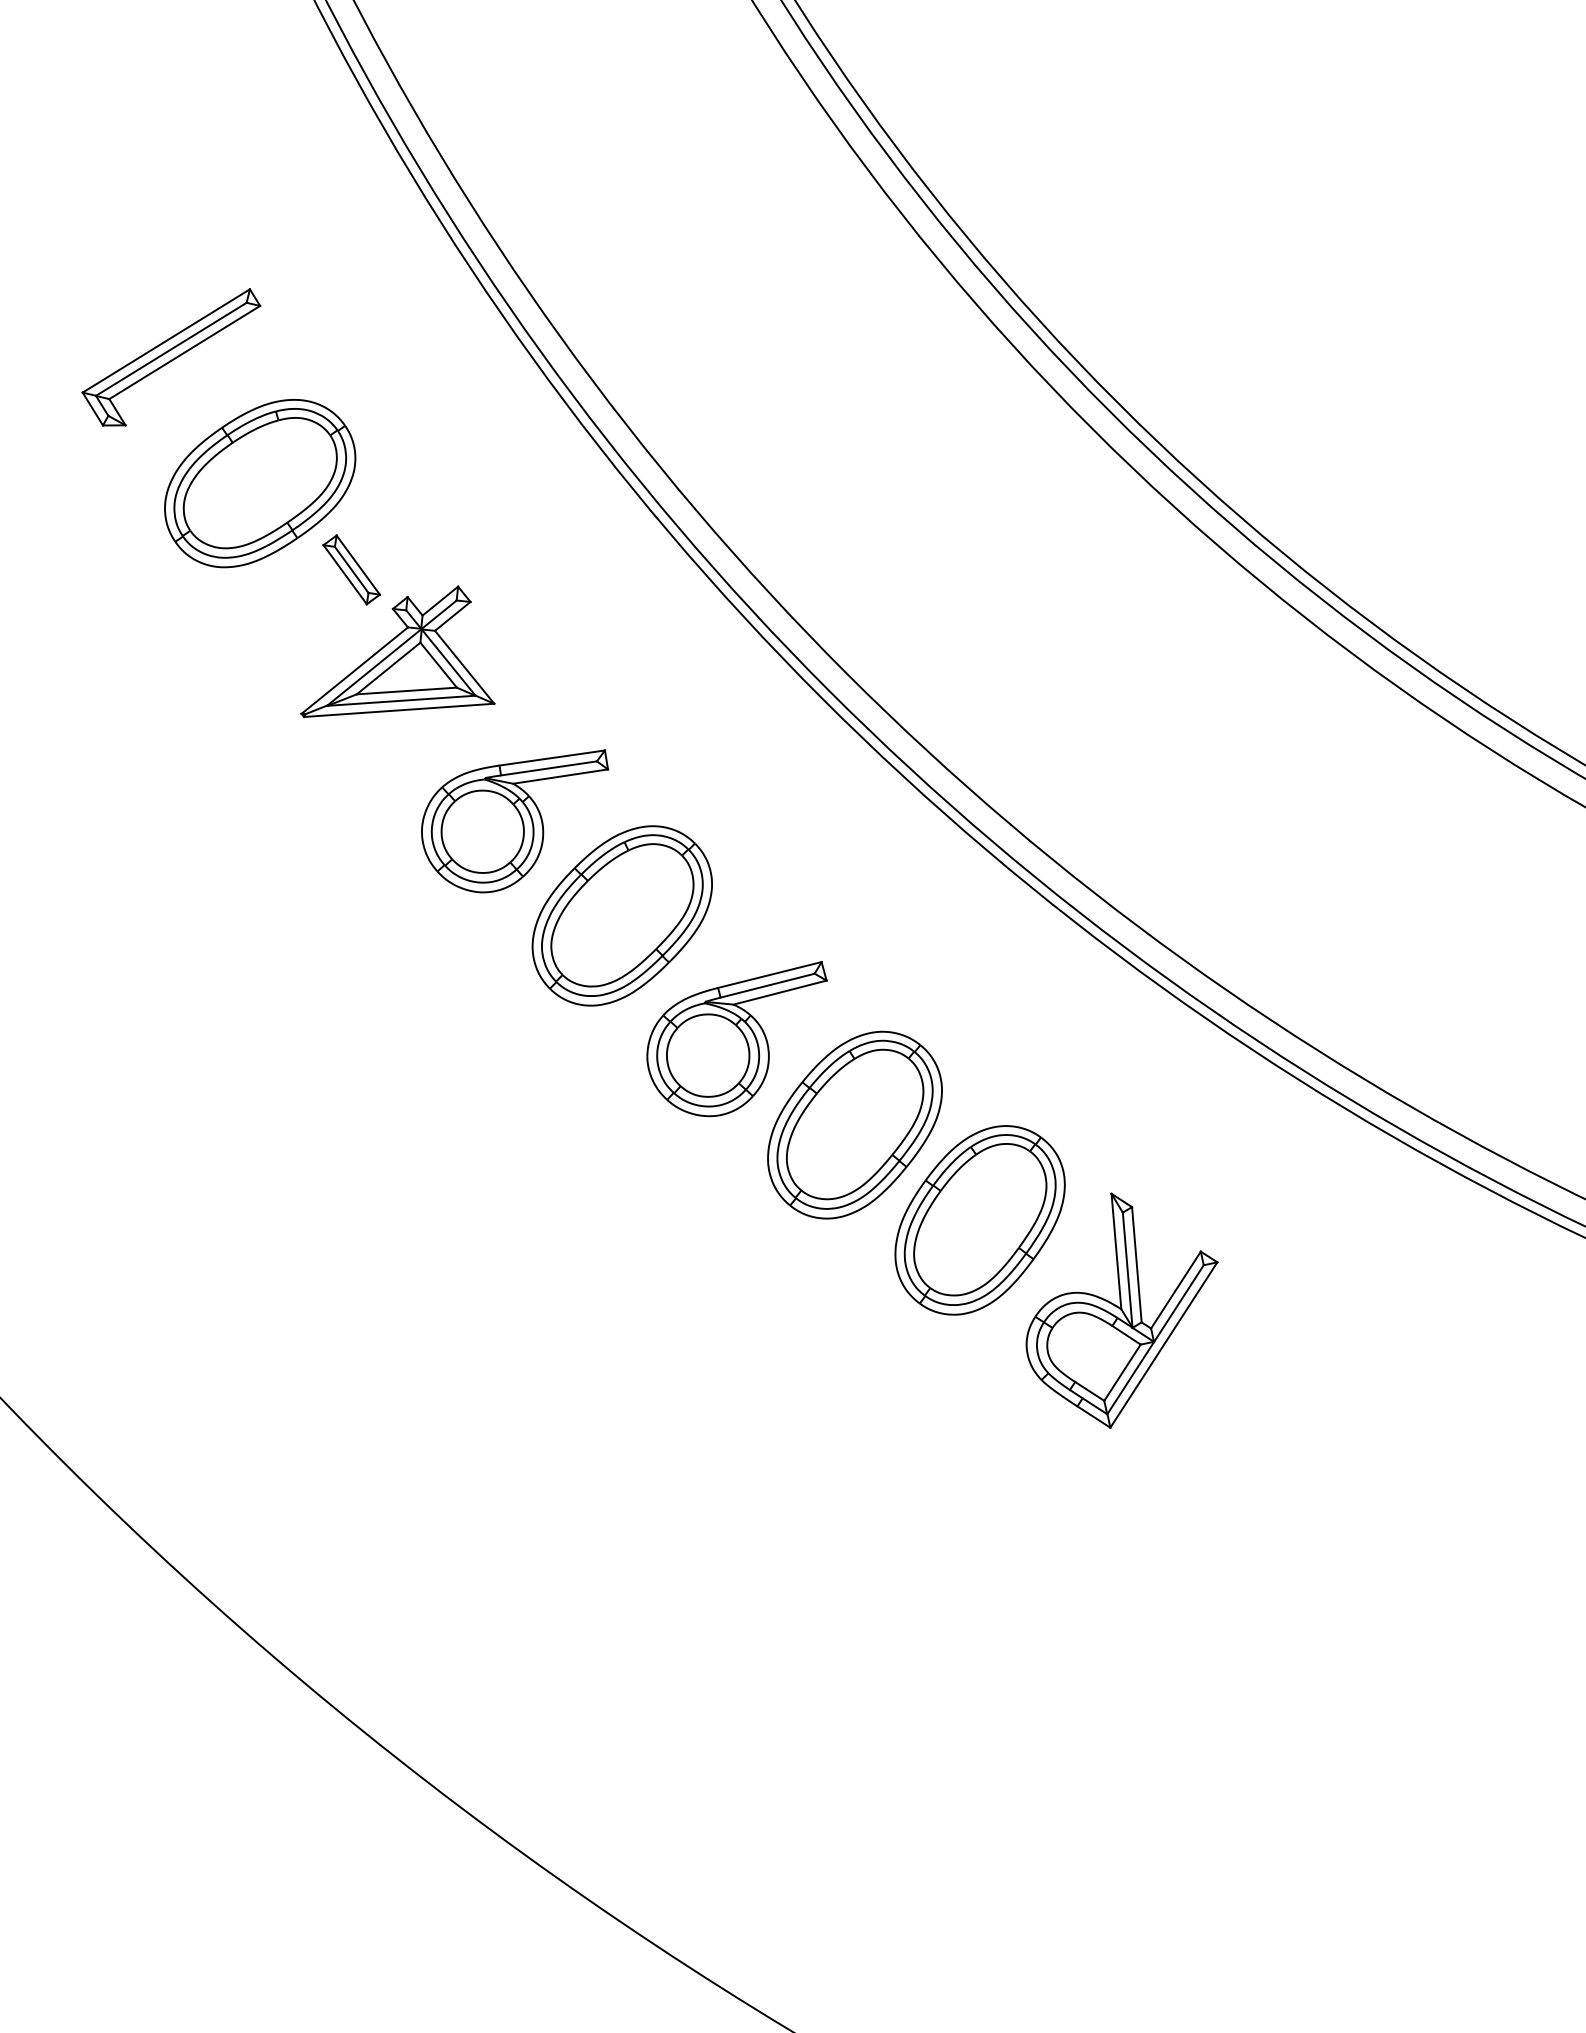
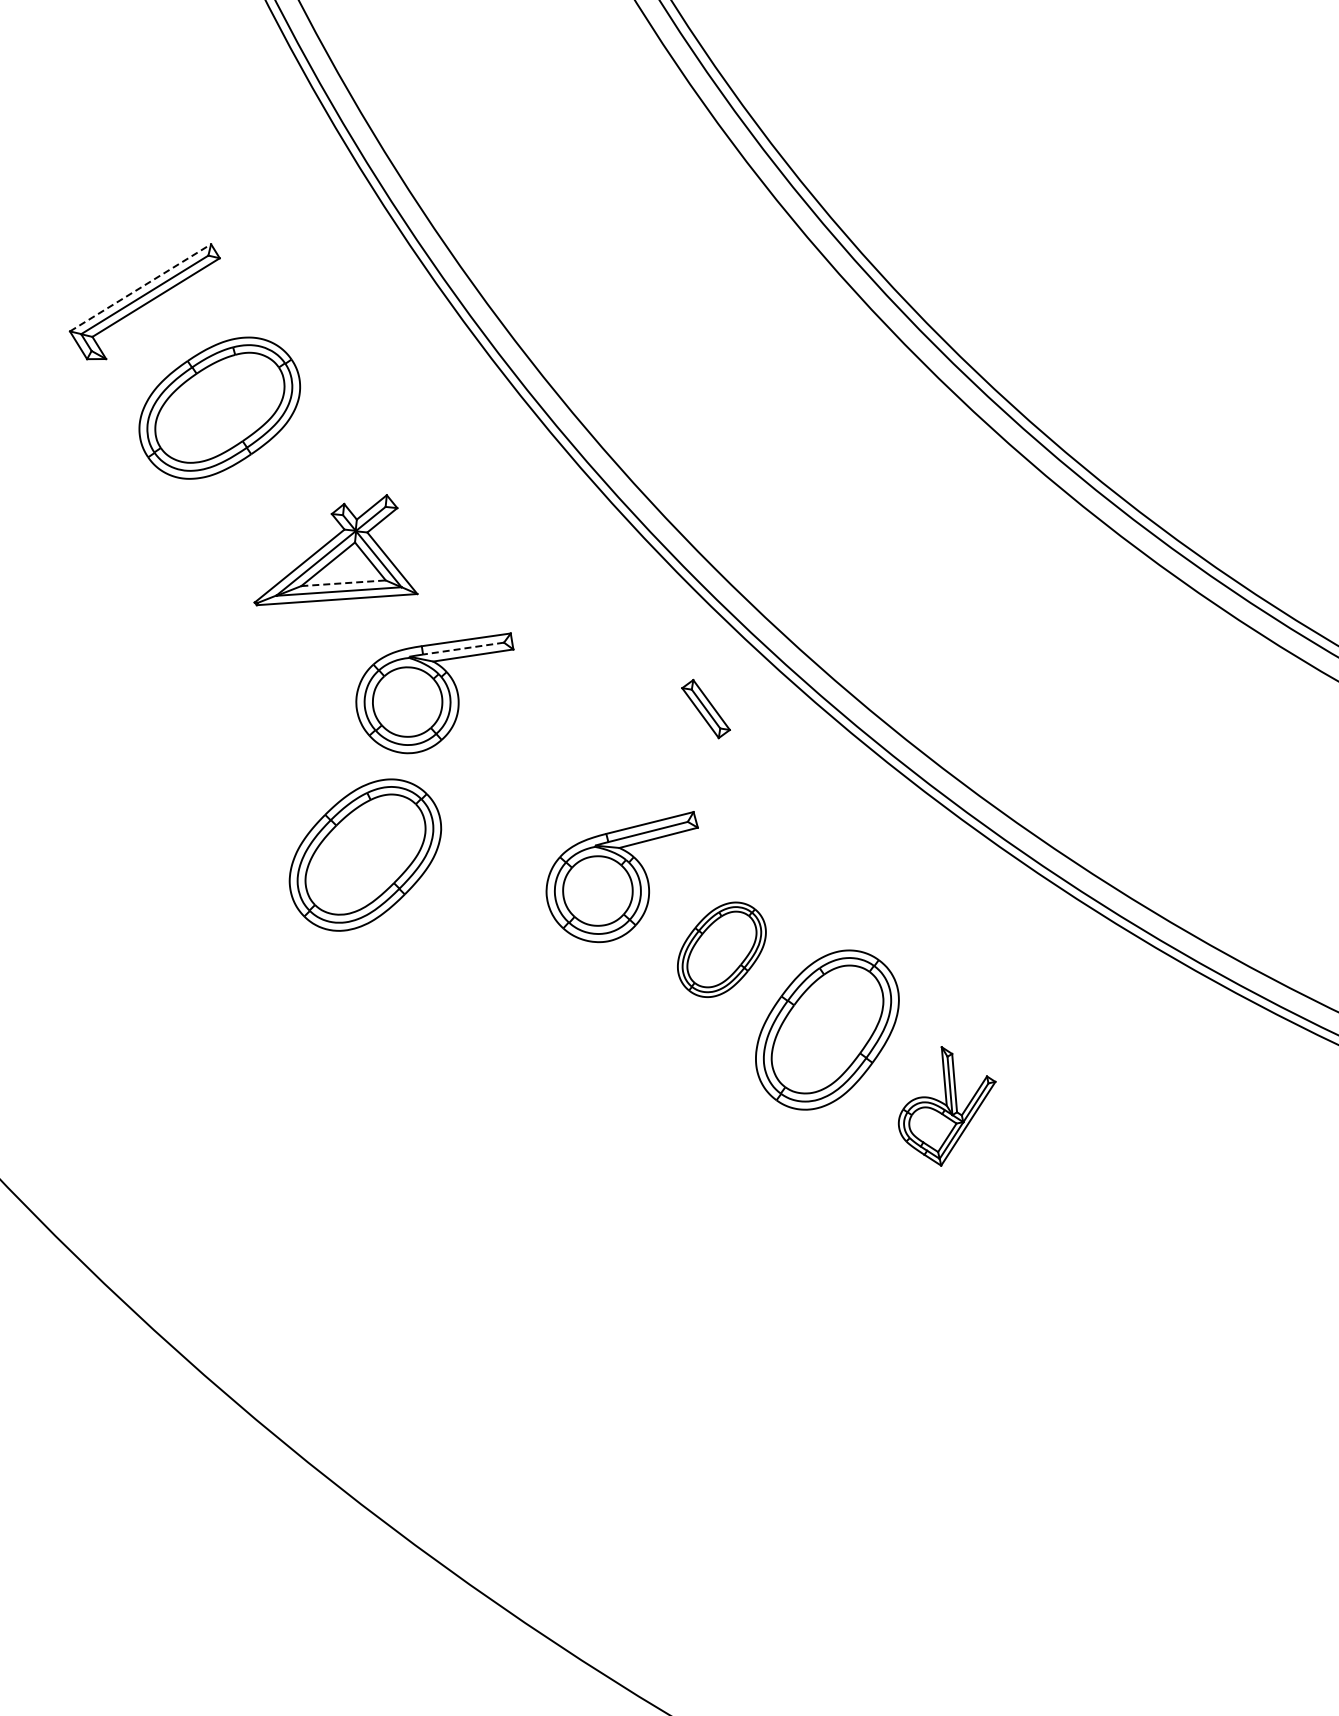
line: (166, 340) -> (140, 287), solid -> dashed
part: (351, 569) -> (705, 708), moved
line: (407, 691) -> (344, 583), solid -> dashed
line: (548, 768) -> (463, 648), solid -> dashed
part: (622, 915) -> (365, 854), moved
part: (854, 1124) -> (721, 949), size x0.6
part: (1121, 1310) -> (946, 1106), size x0.6

